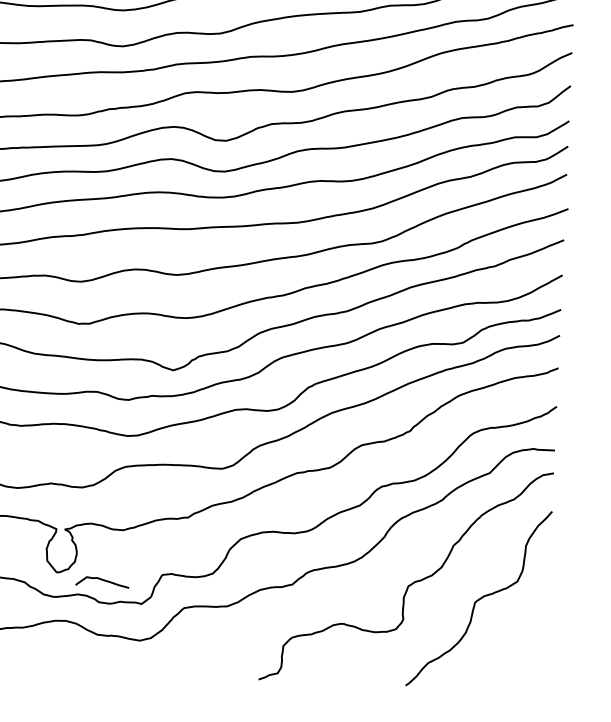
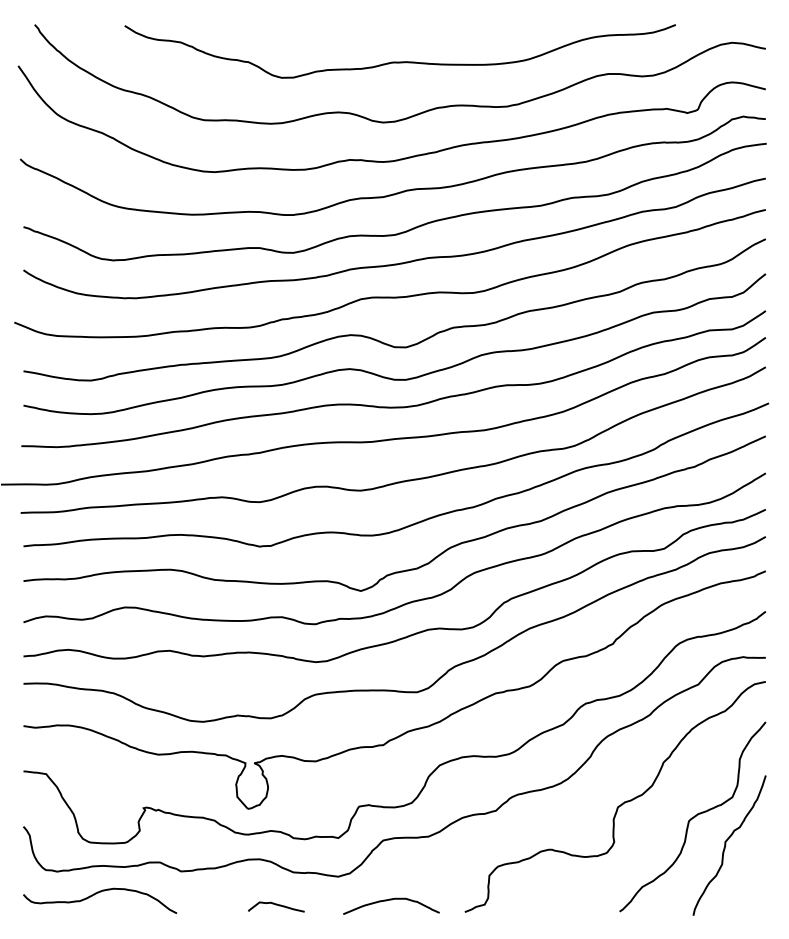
curve: (102, 580) -> (276, 905), moved
curve: (509, 627) -> (726, 845), added
curve: (189, 665) -> (391, 900), added

